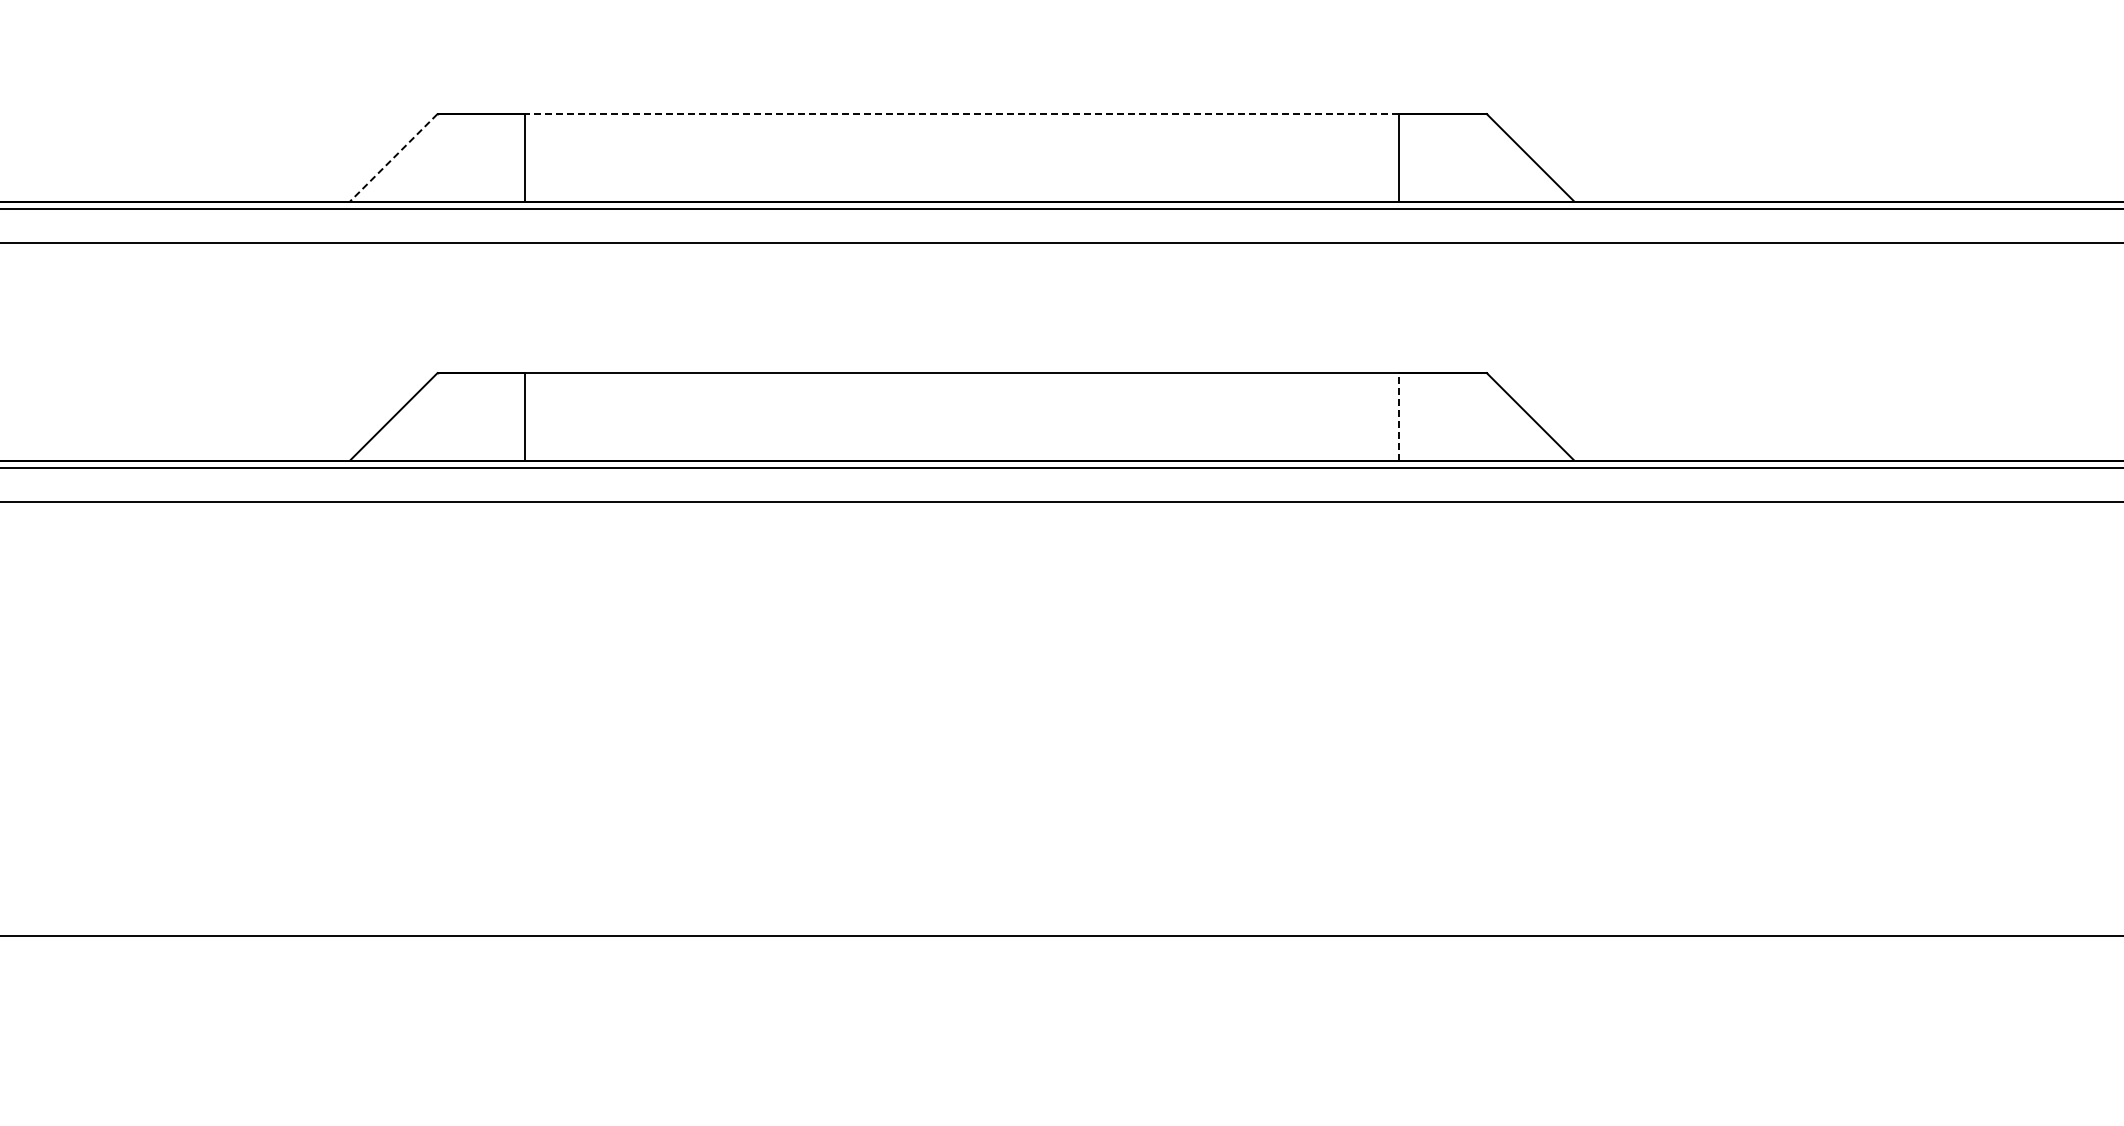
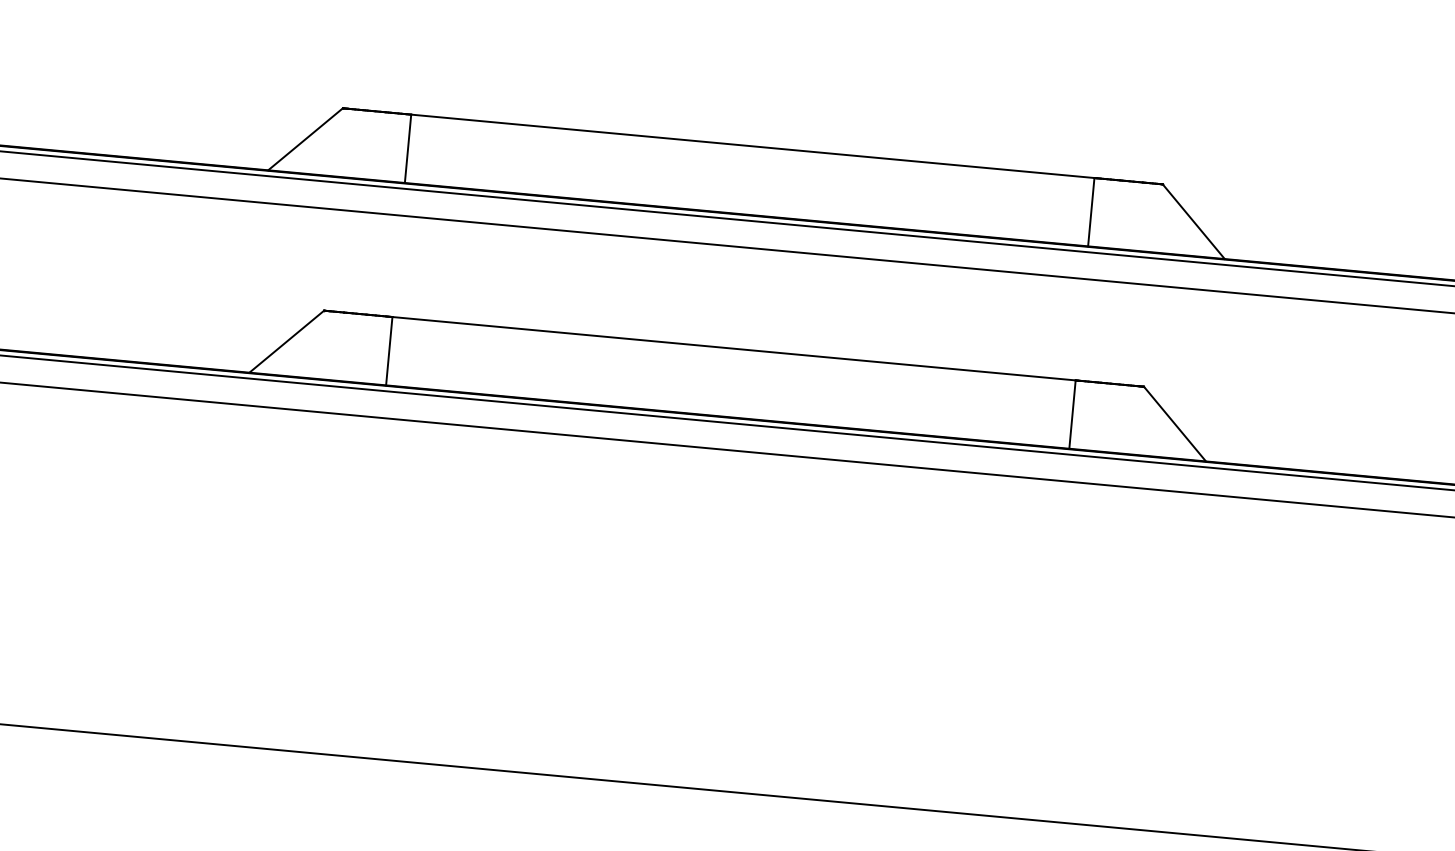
line: (961, 114) -> (752, 146), dashed -> solid
line: (393, 157) -> (305, 139), dashed -> solid
line: (1399, 416) -> (1072, 414), dashed -> solid

